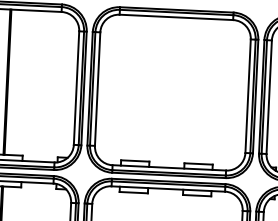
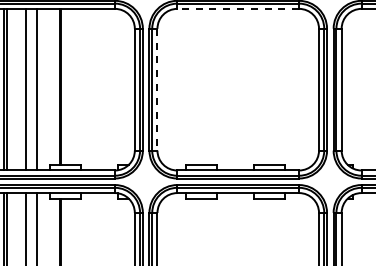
line: (176, 17) -> (238, 8), solid -> dashed
line: (97, 88) -> (157, 89), solid -> dashed

